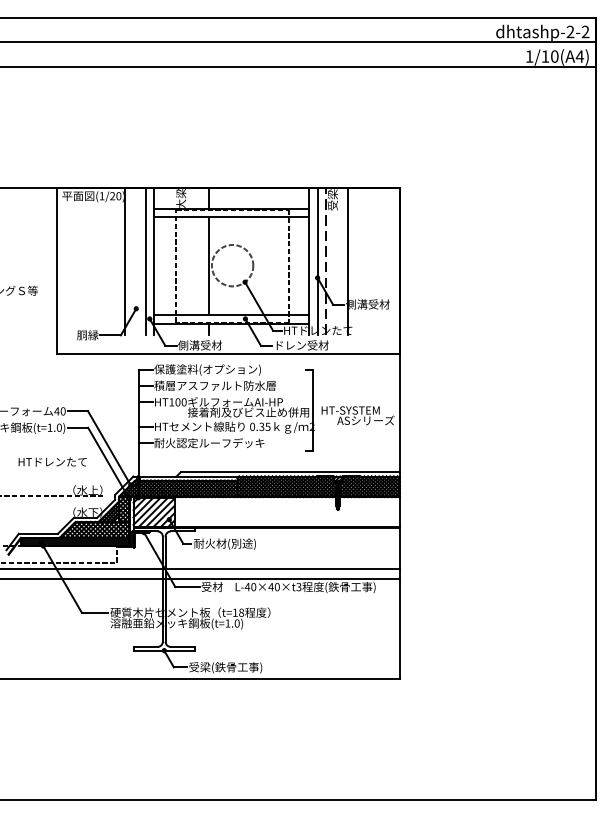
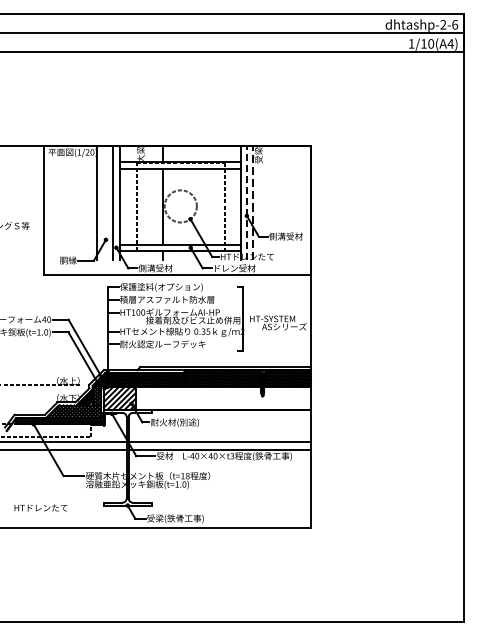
text: (586, 31) -> (455, 24), dhtashp-2-2 -> dhtashp-2-6
line: (317, 260) -> (246, 202), solid -> dashed
line: (348, 260) -> (270, 202), removed
text: (52, 461) -> (40, 507), moved

